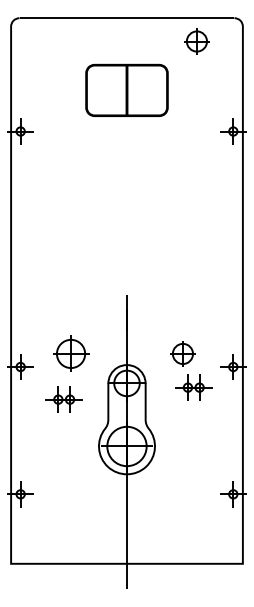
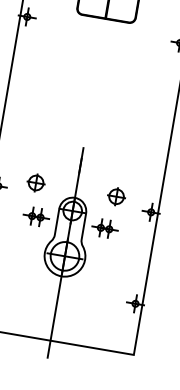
part: (70, 353) -> (35, 182), size x0.71
part: (193, 387) -> (104, 228), moved
part: (63, 399) -> (35, 216), moved

